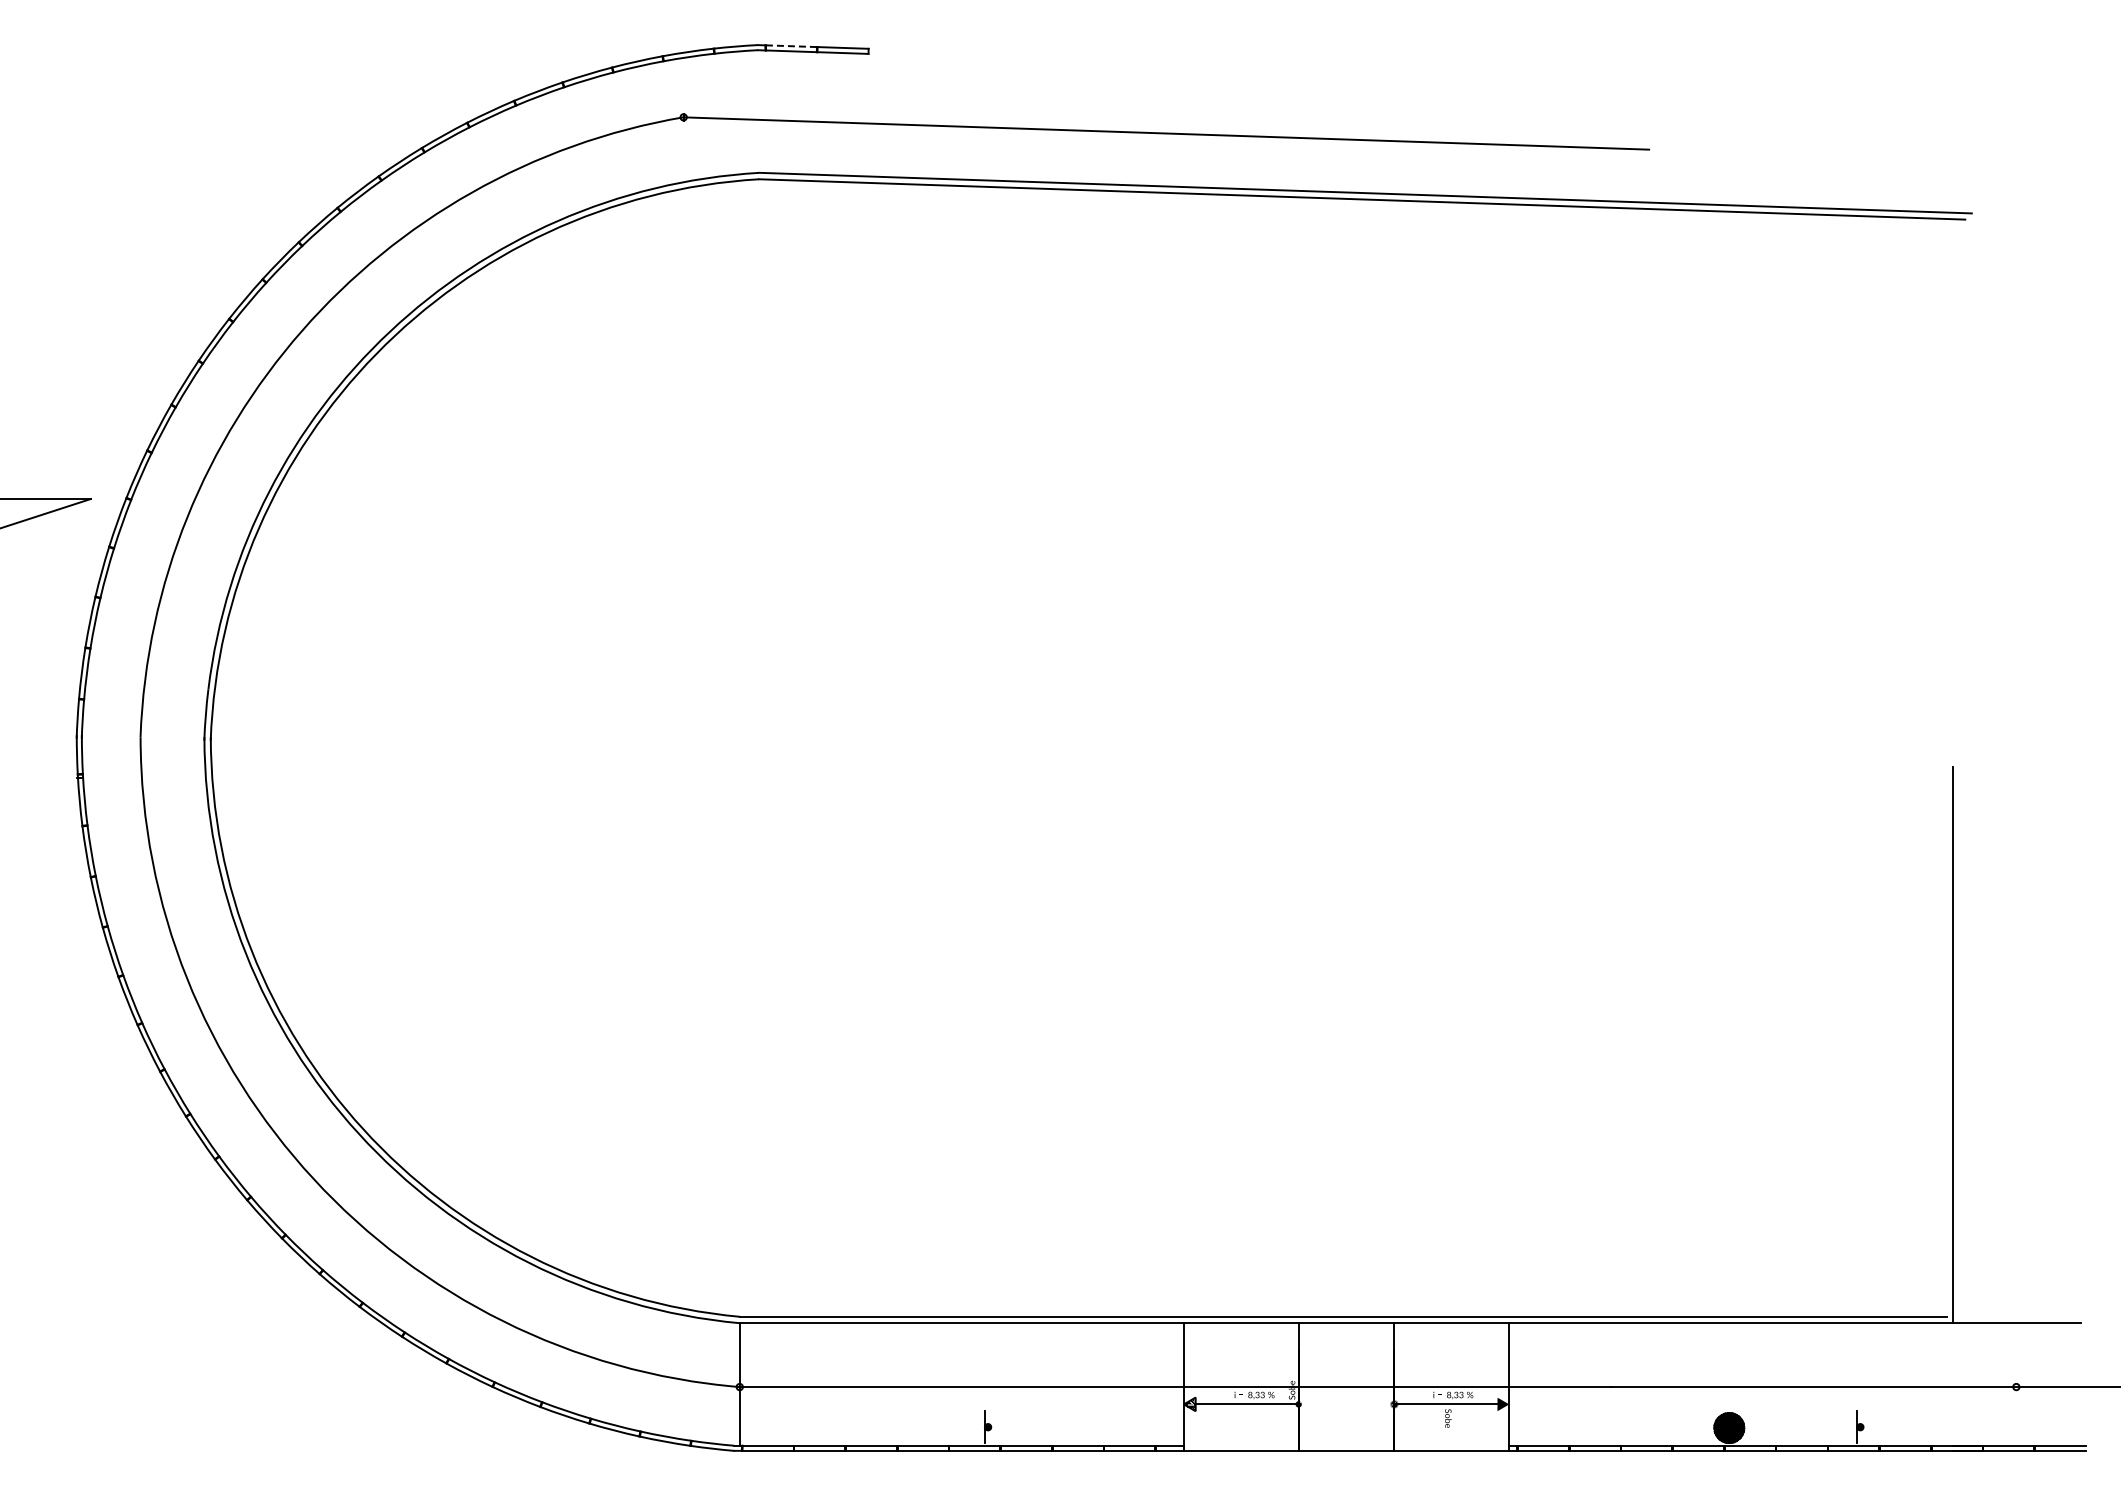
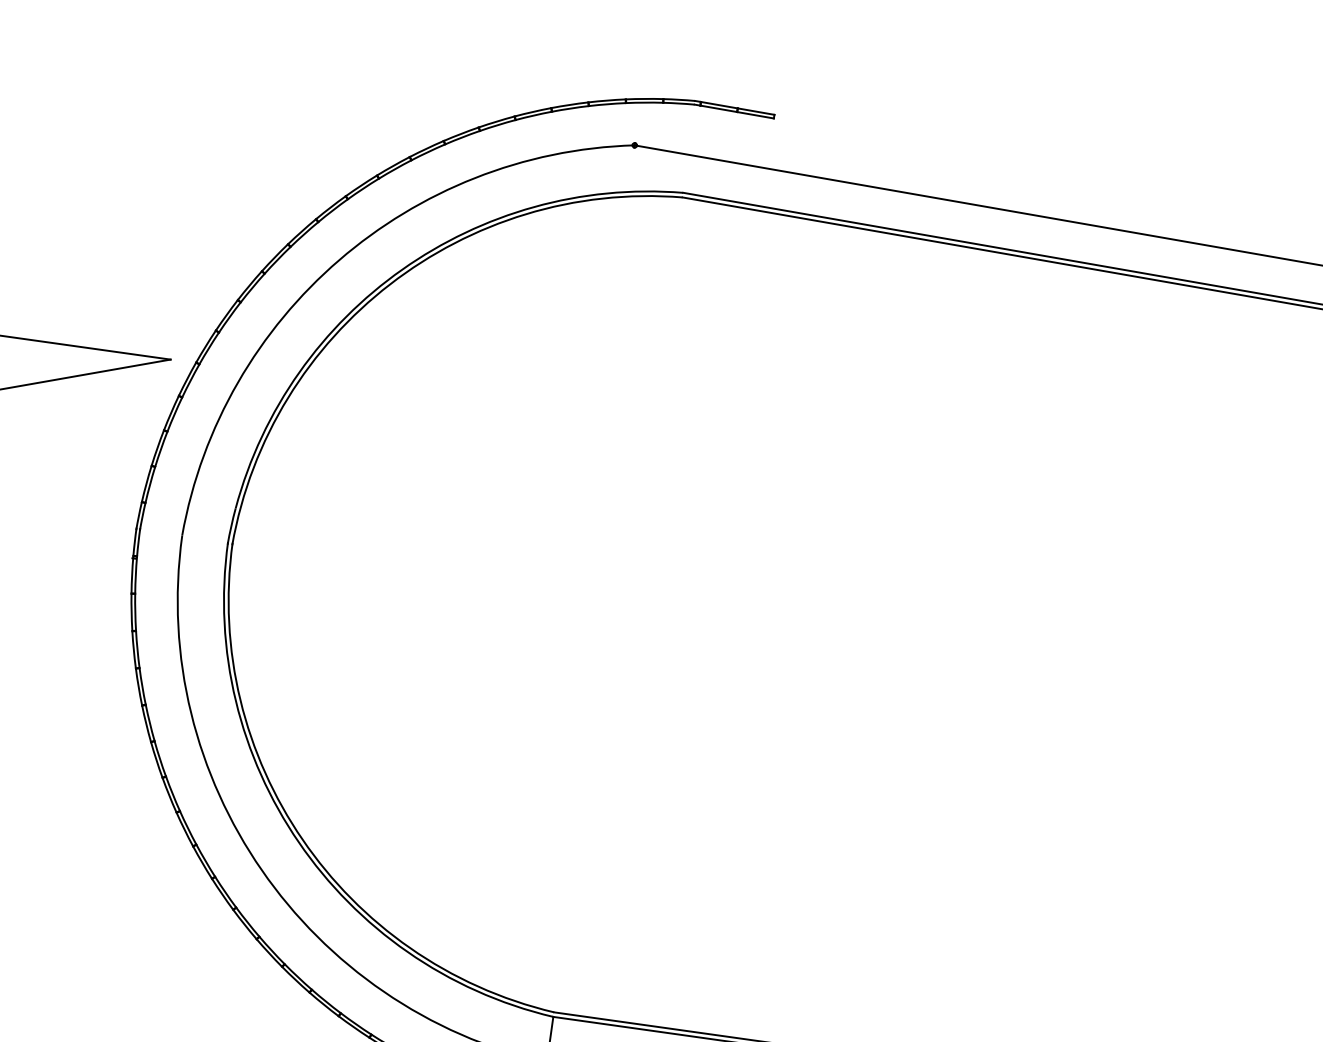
line: (791, 46) -> (719, 105), dashed -> solid

